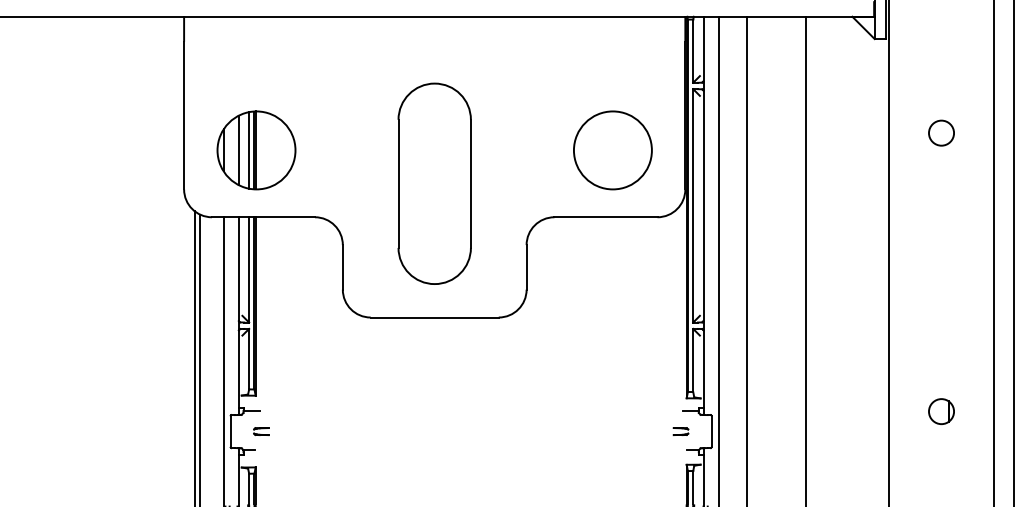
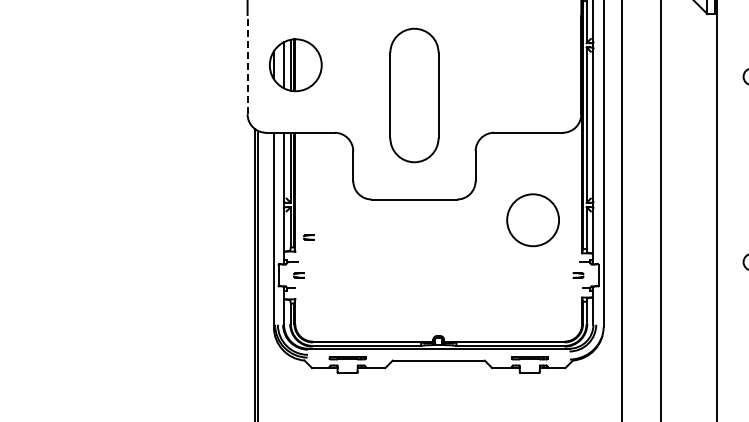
line: (183, 114) -> (247, 64), solid -> dashed
part: (256, 150) -> (295, 65), moved
circle: (611, 150) -> (532, 220), moved
part: (434, 183) -> (414, 95), moved
part: (275, 374) -> (308, 237), added

